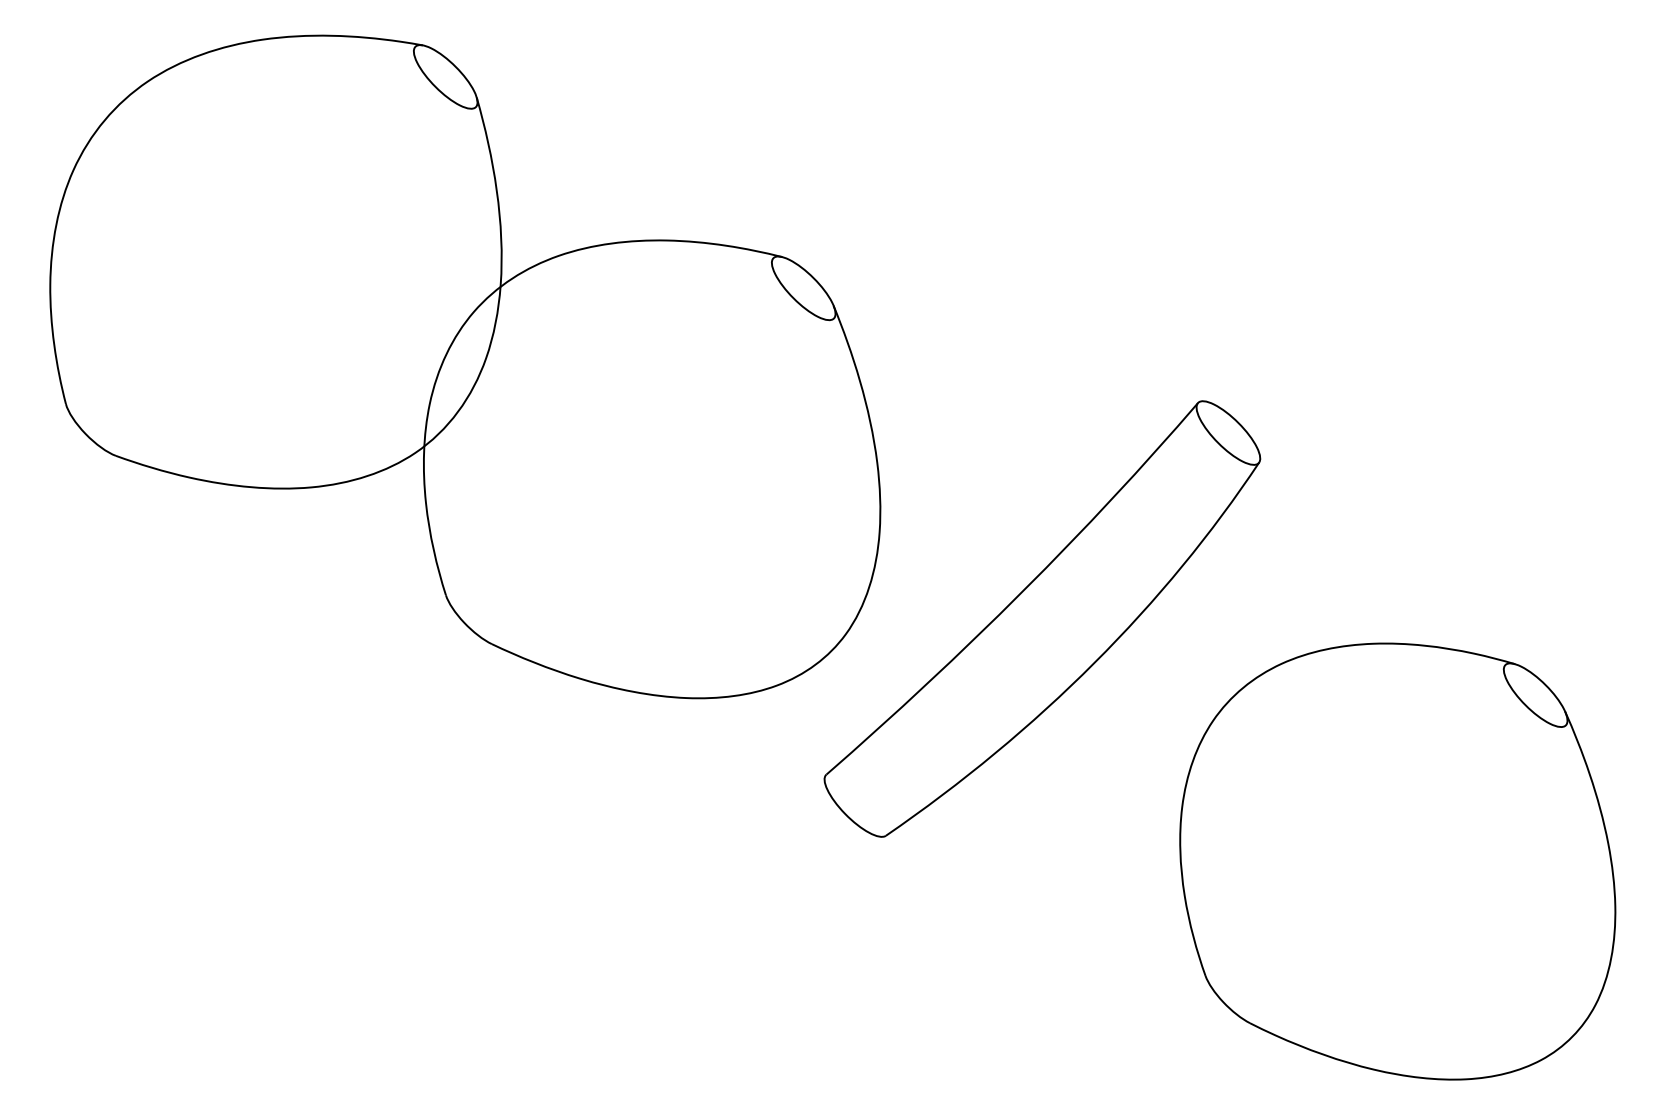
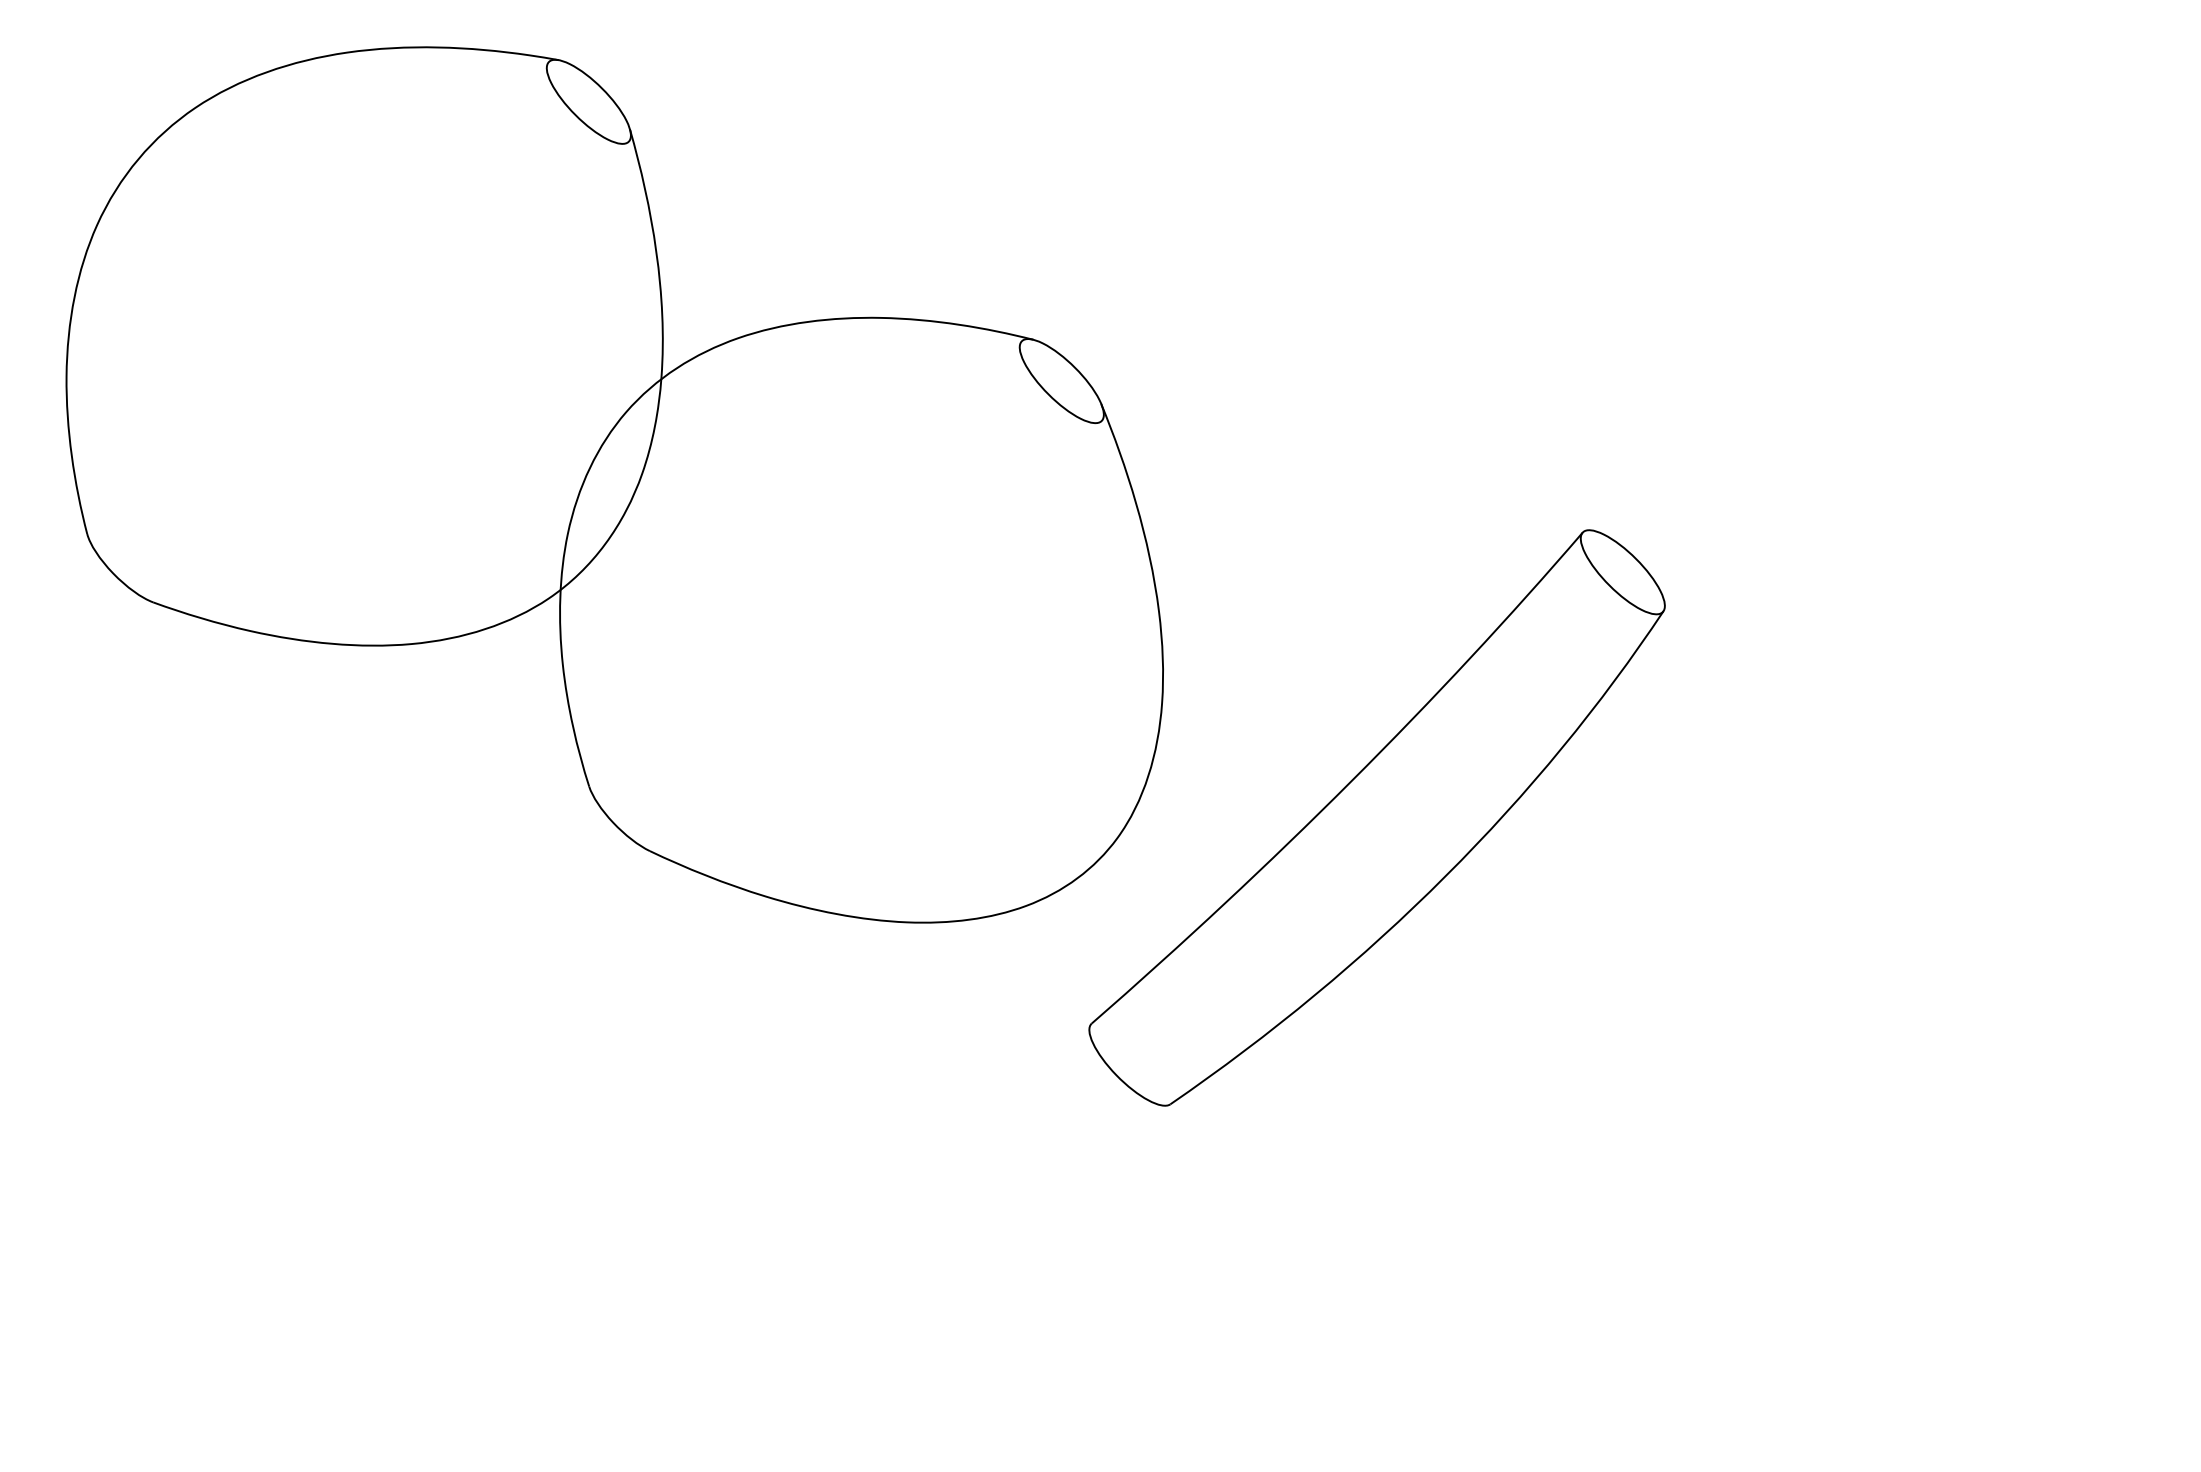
part: (1397, 861) -> (1846, 1138), removed

